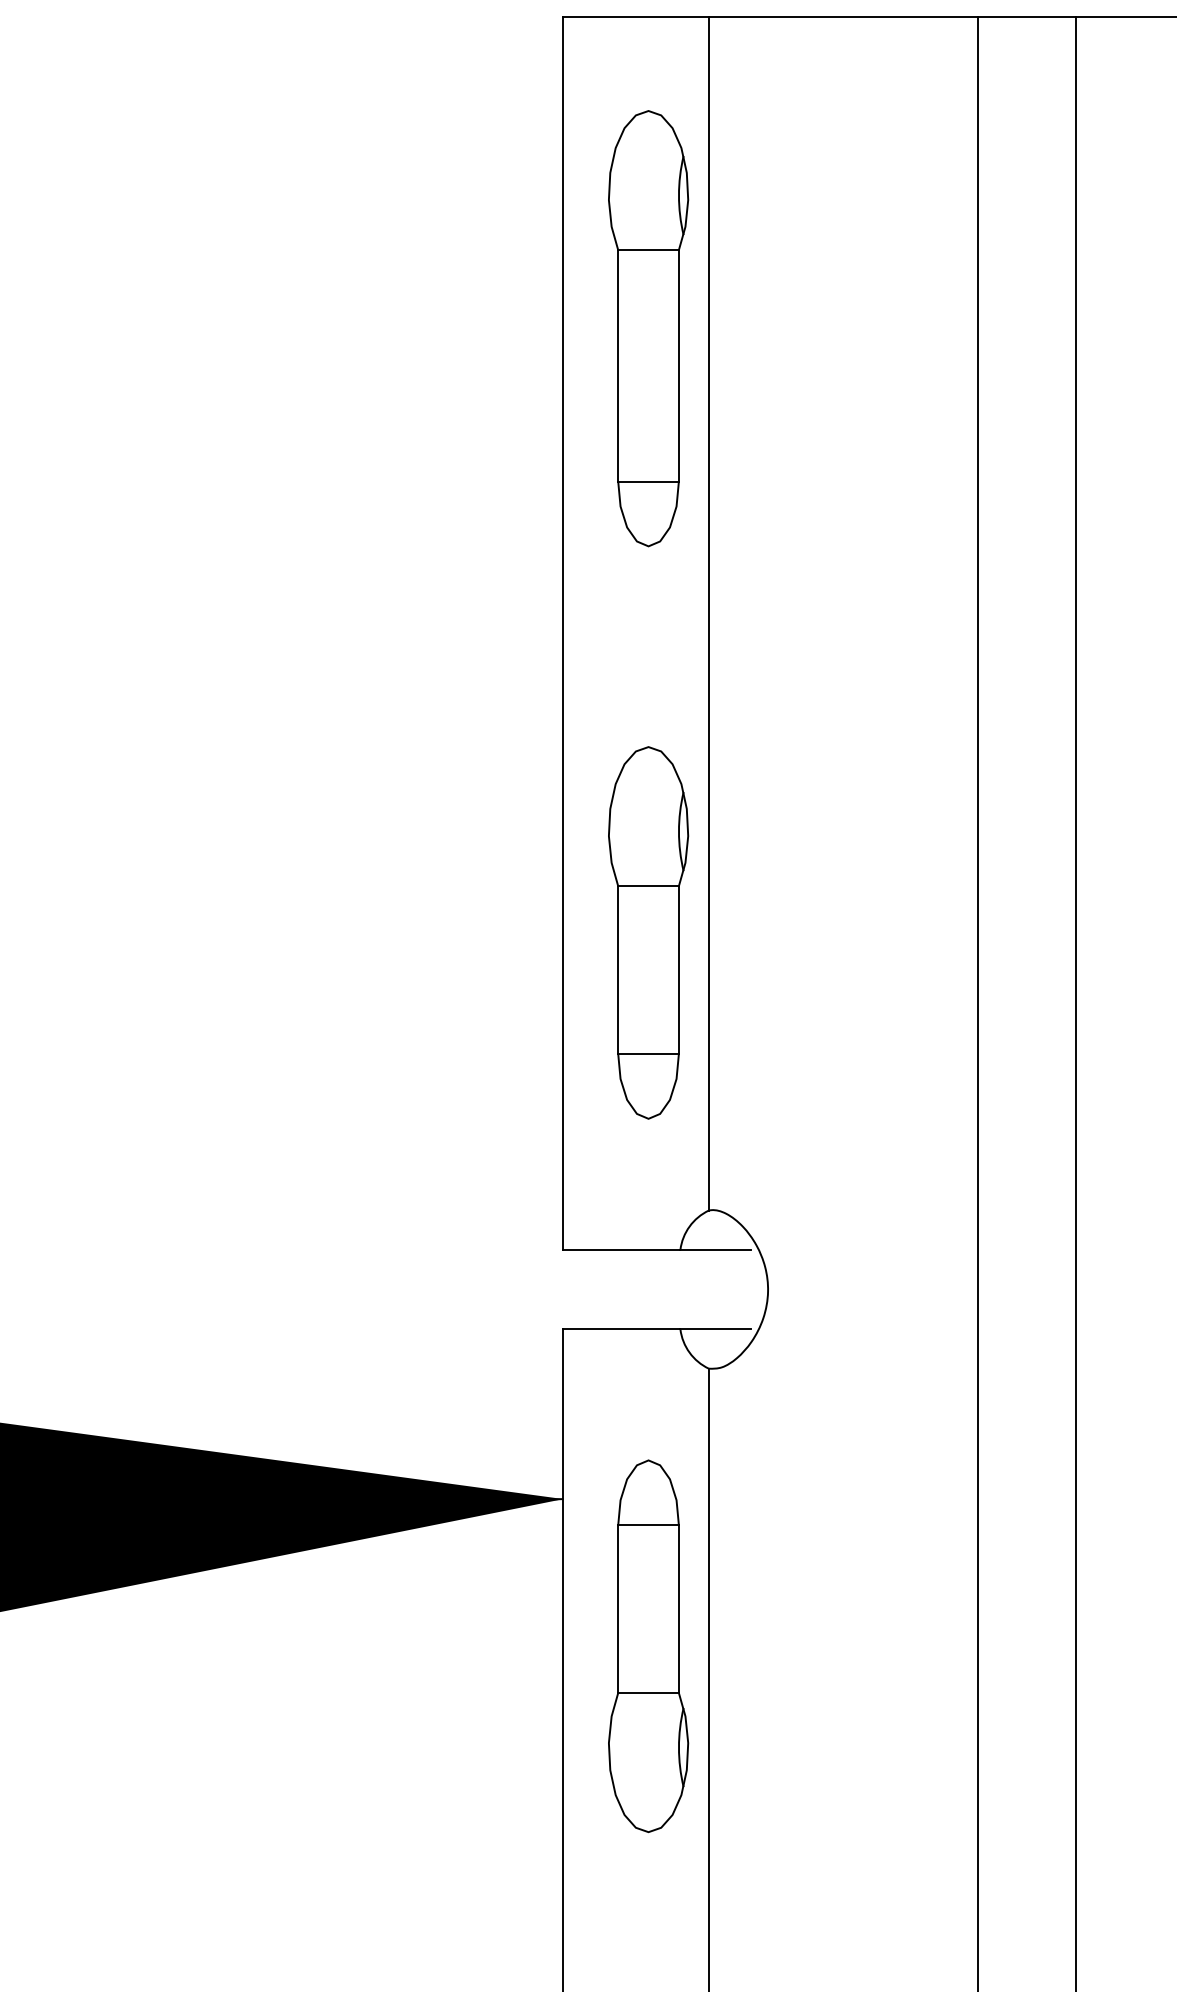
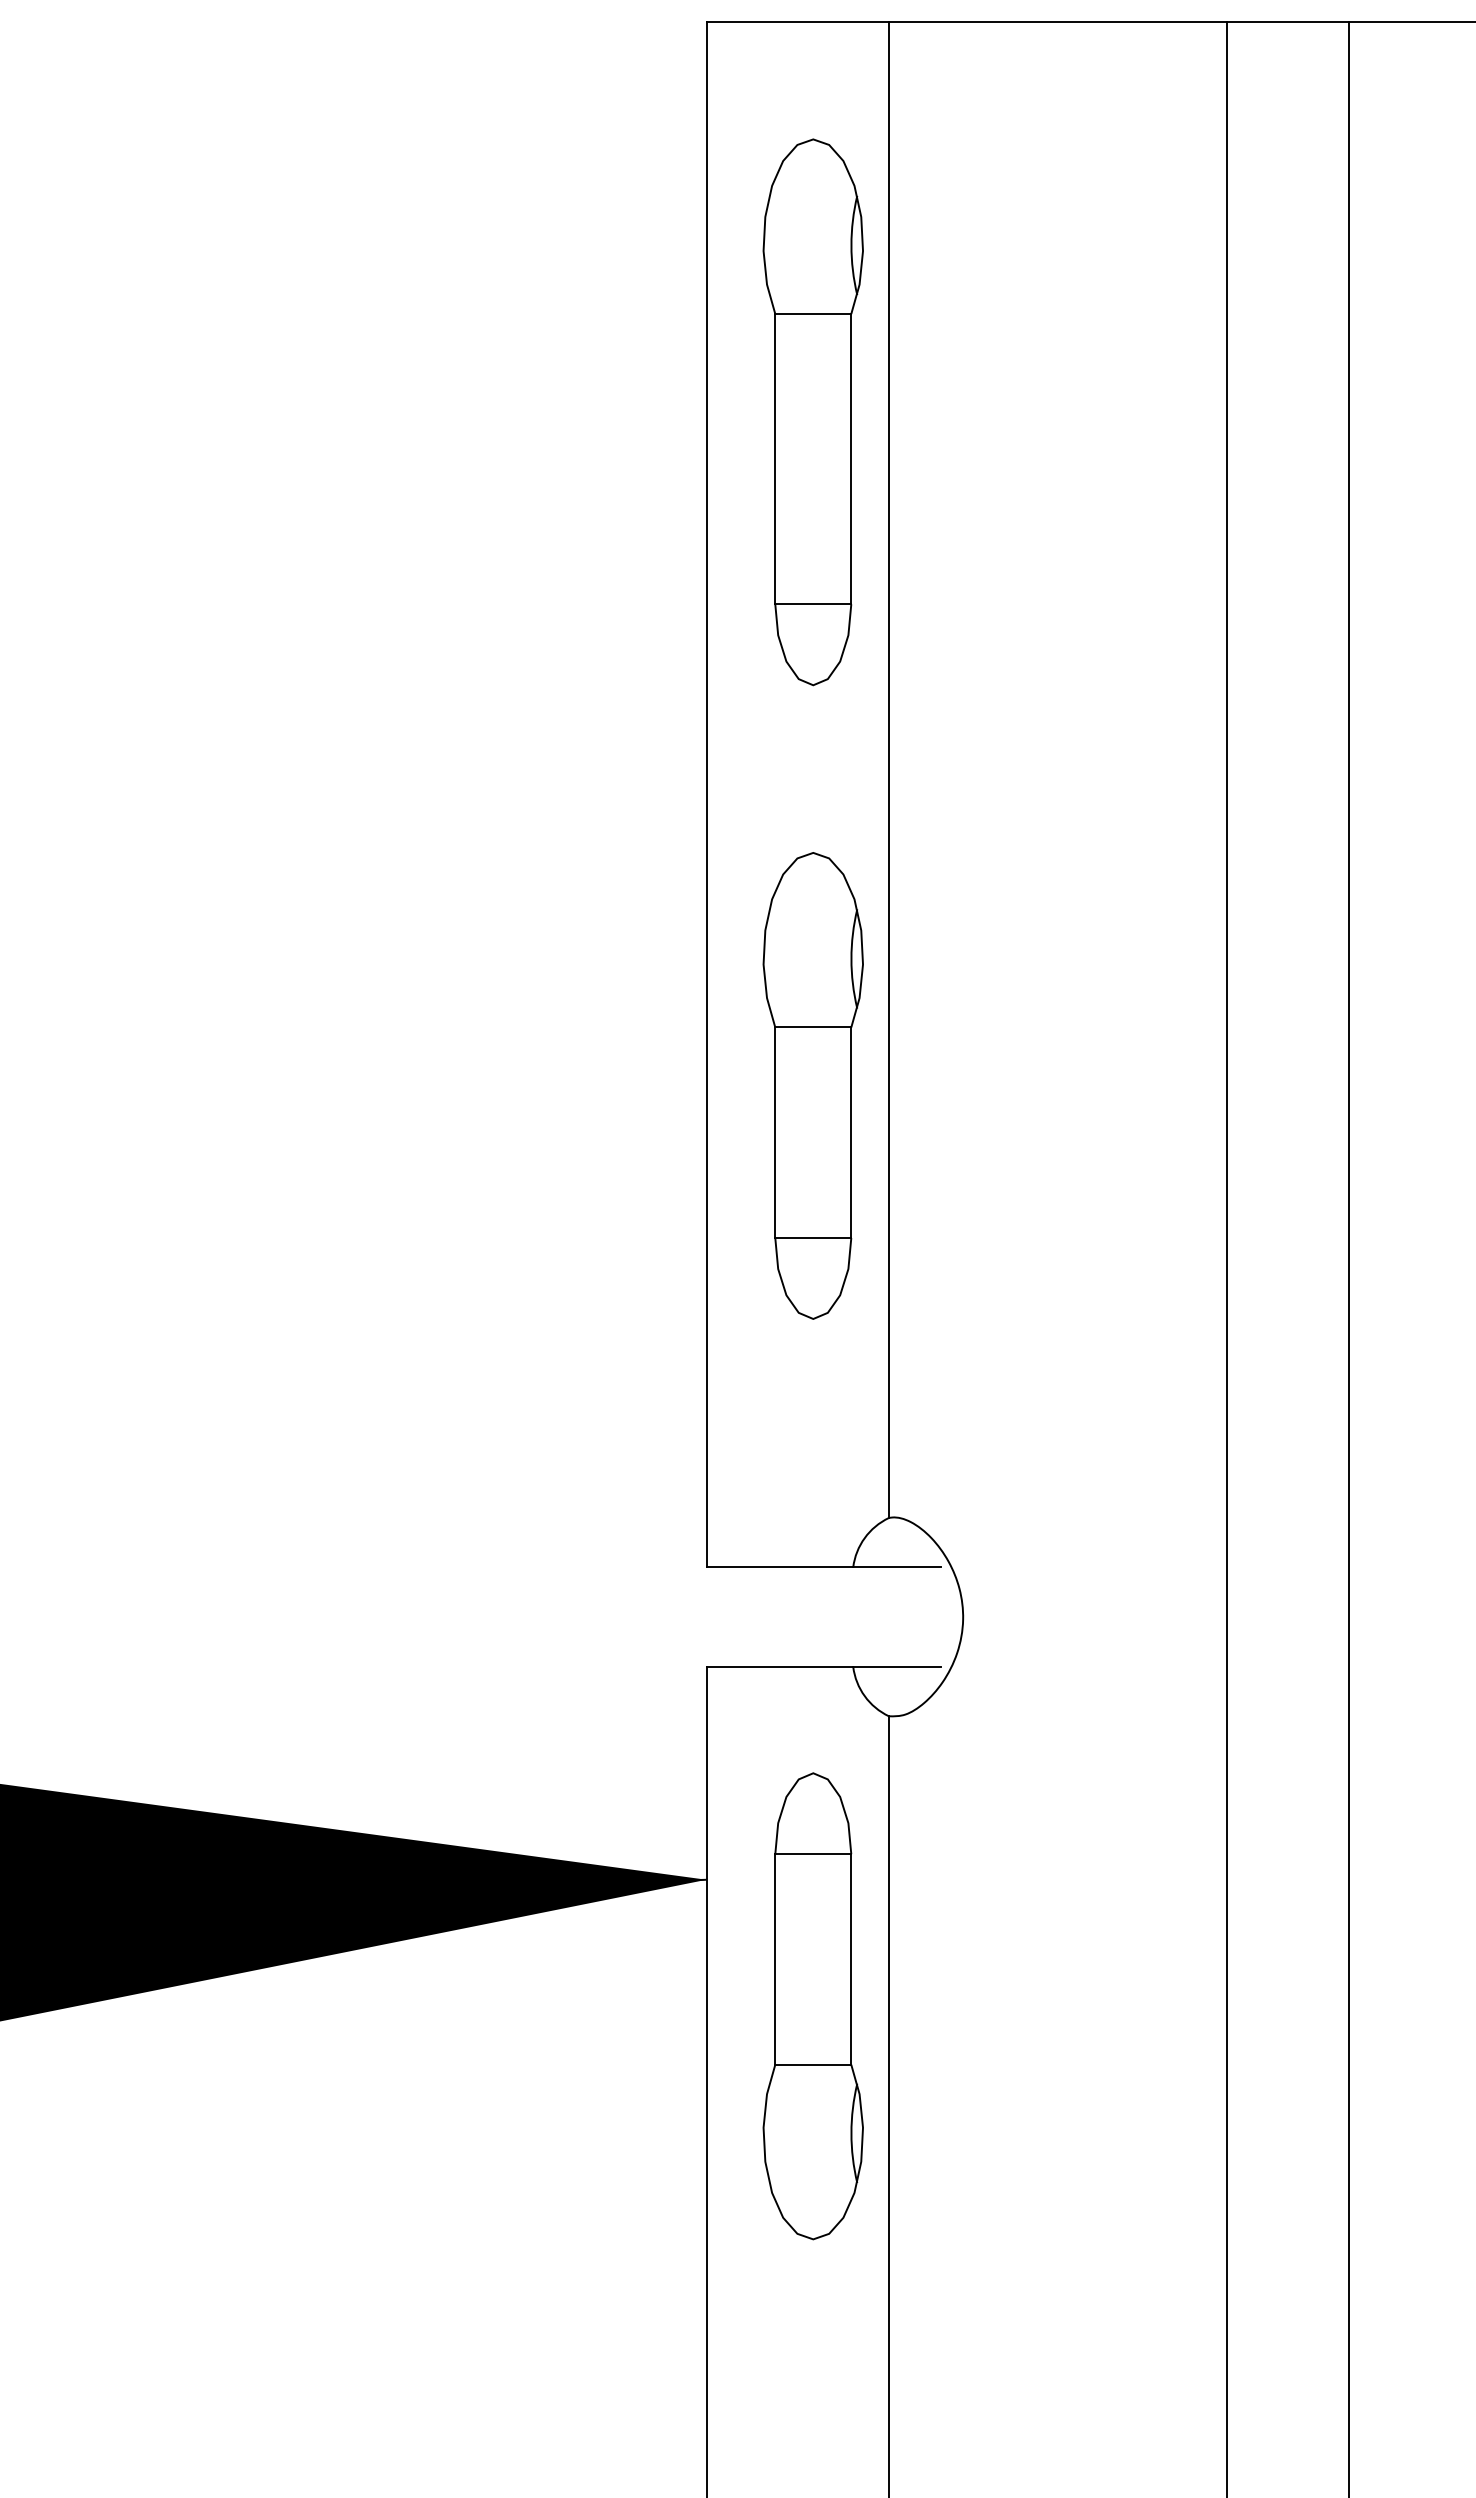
part: (647, 932) -> (812, 1085), moved
part: (647, 1646) -> (812, 2006), moved

